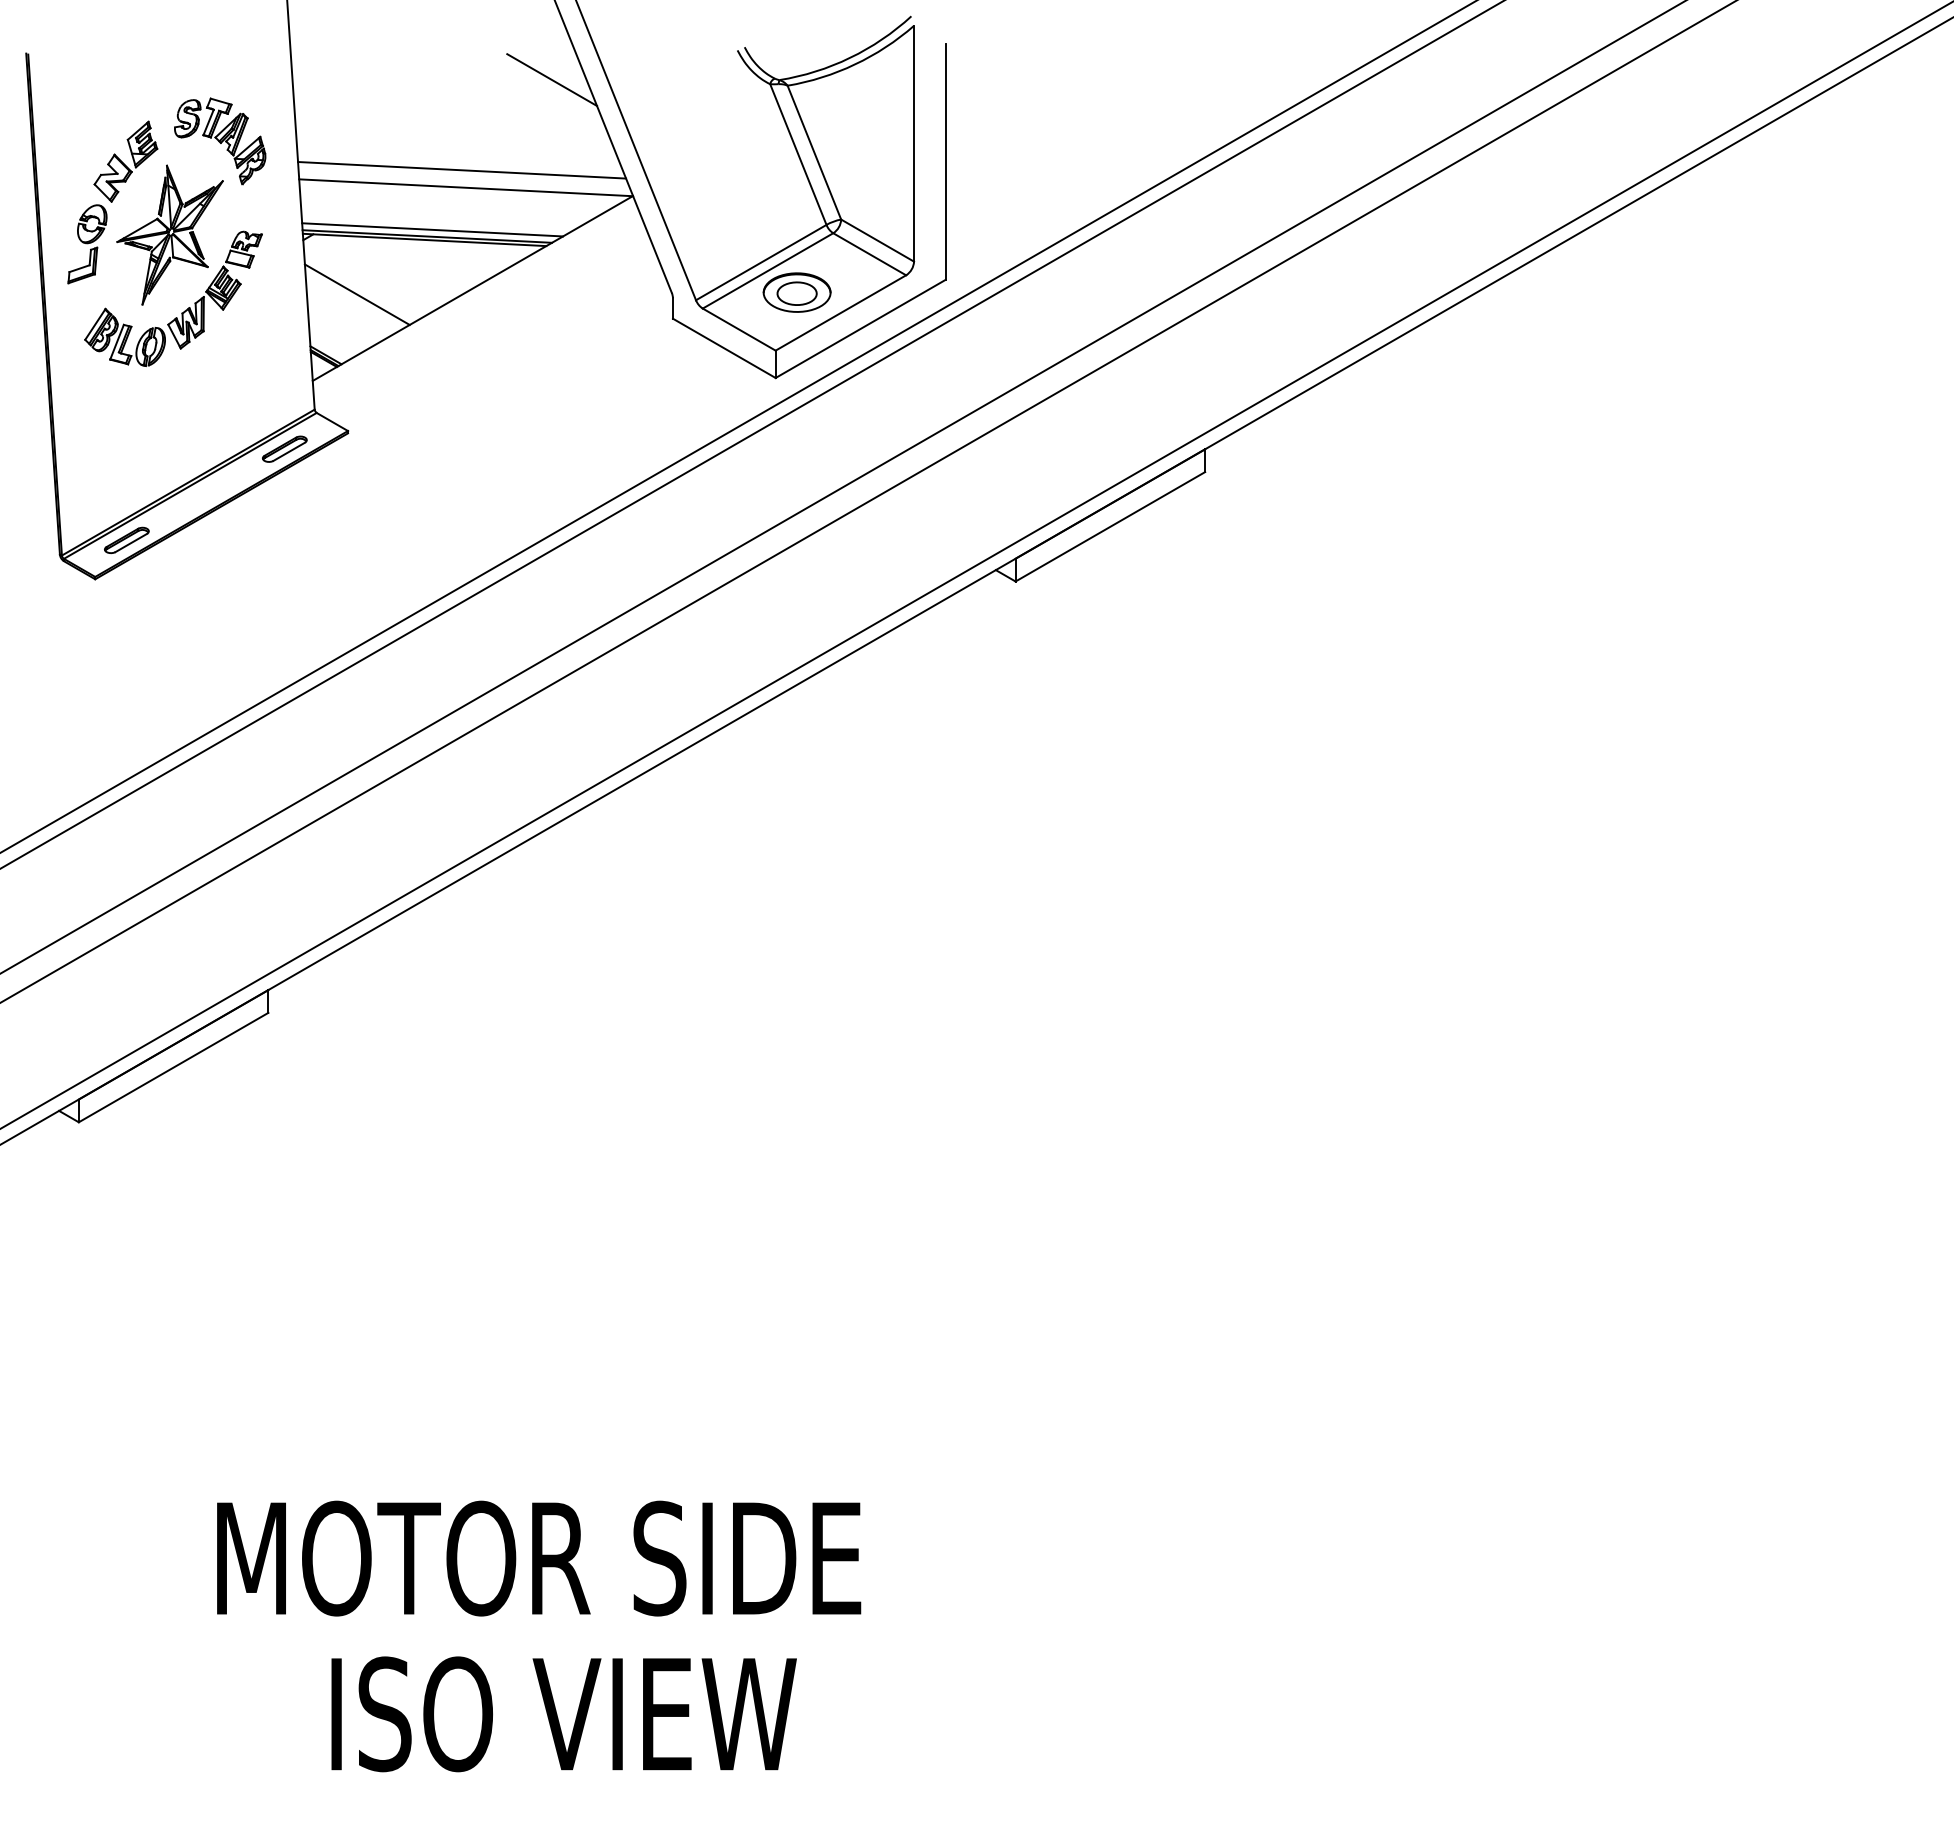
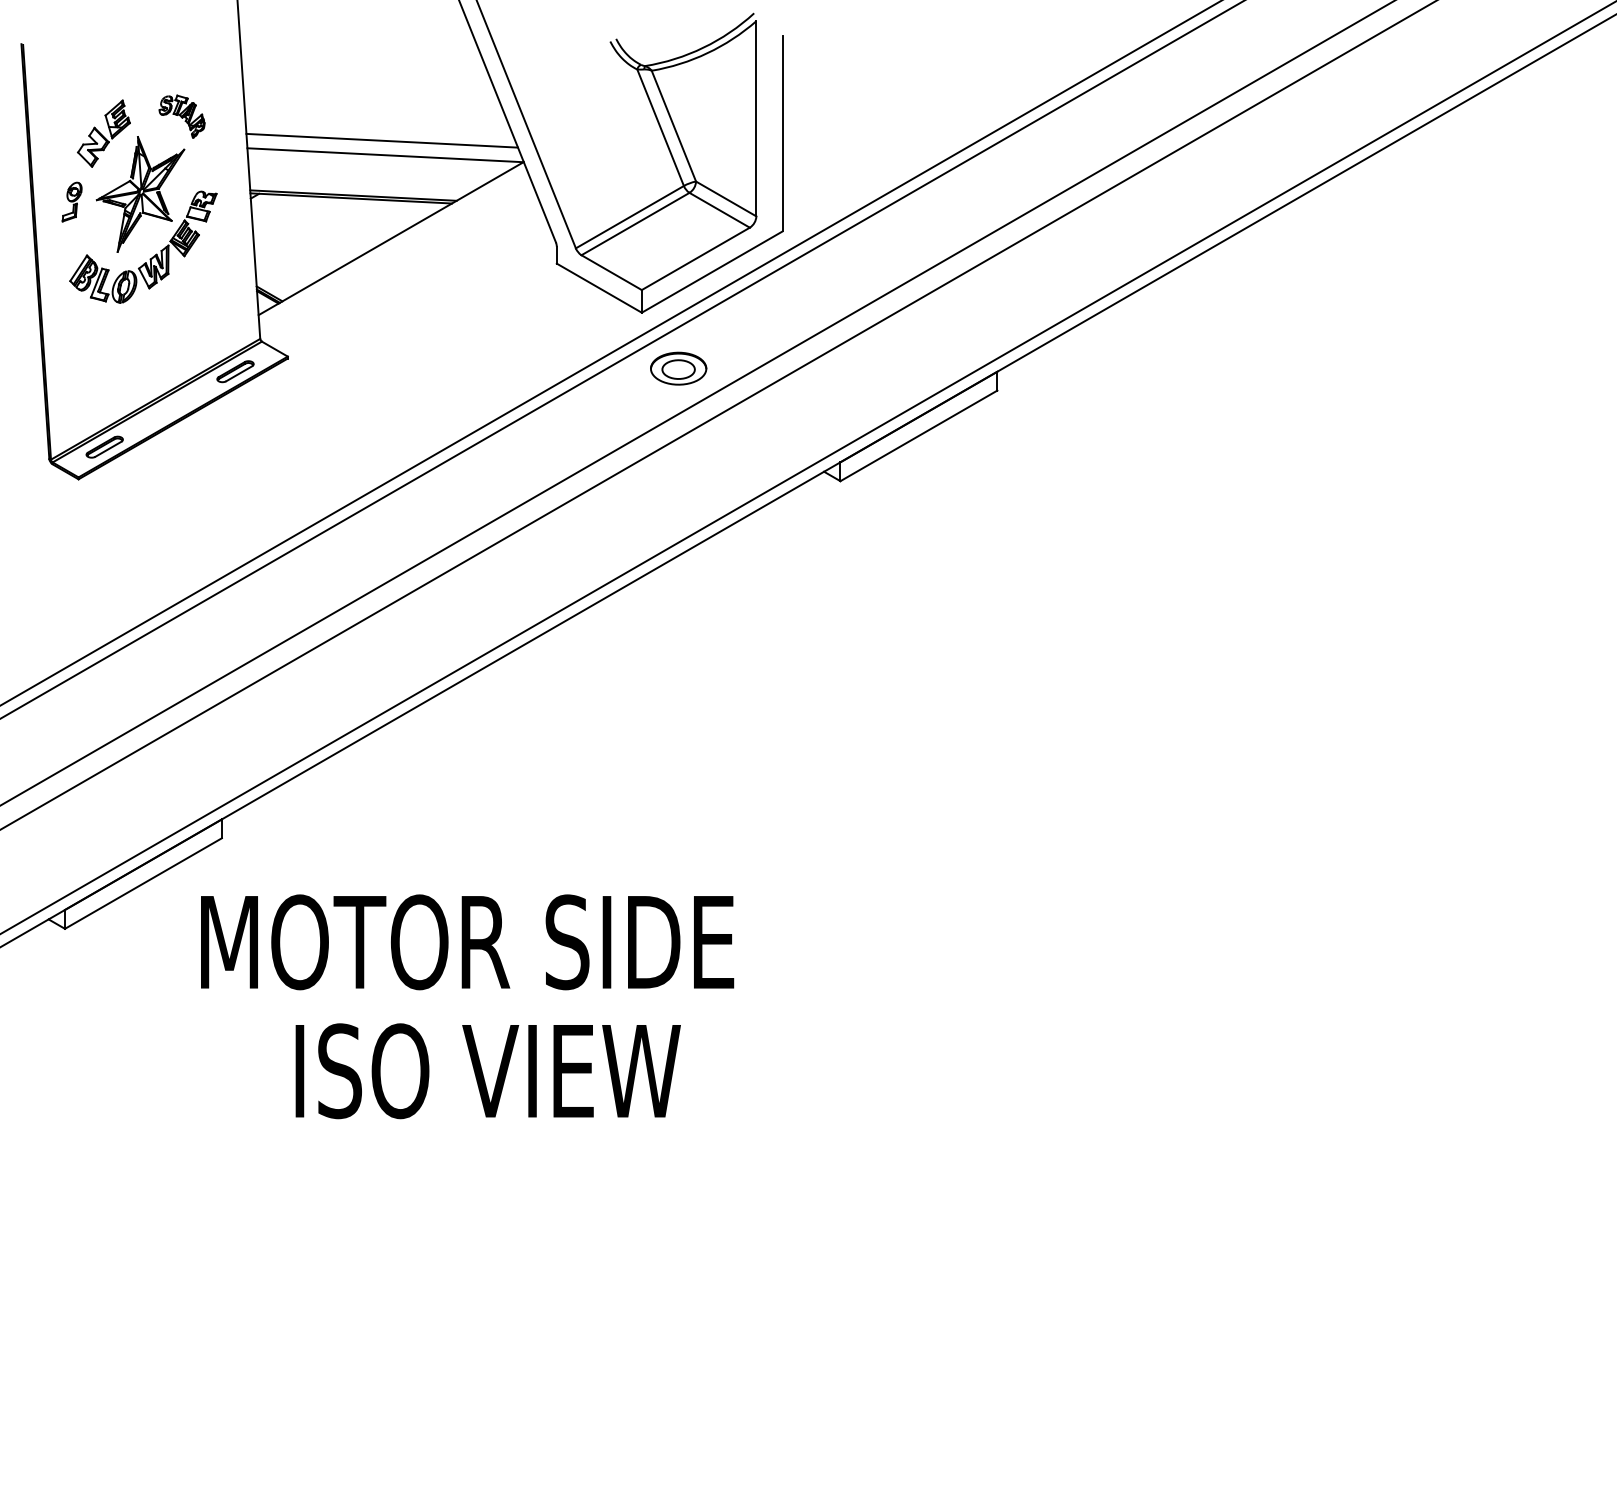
line: (552, 79) -> (457, 65), removed
part: (220, 141) -> (182, 116), size x0.6
line: (432, 229) -> (357, 189), removed
part: (87, 244) -> (72, 202), size x0.6
part: (796, 292) -> (678, 368), moved
line: (356, 294) -> (294, 243), removed
text: (539, 1636) -> (467, 1006), moved

